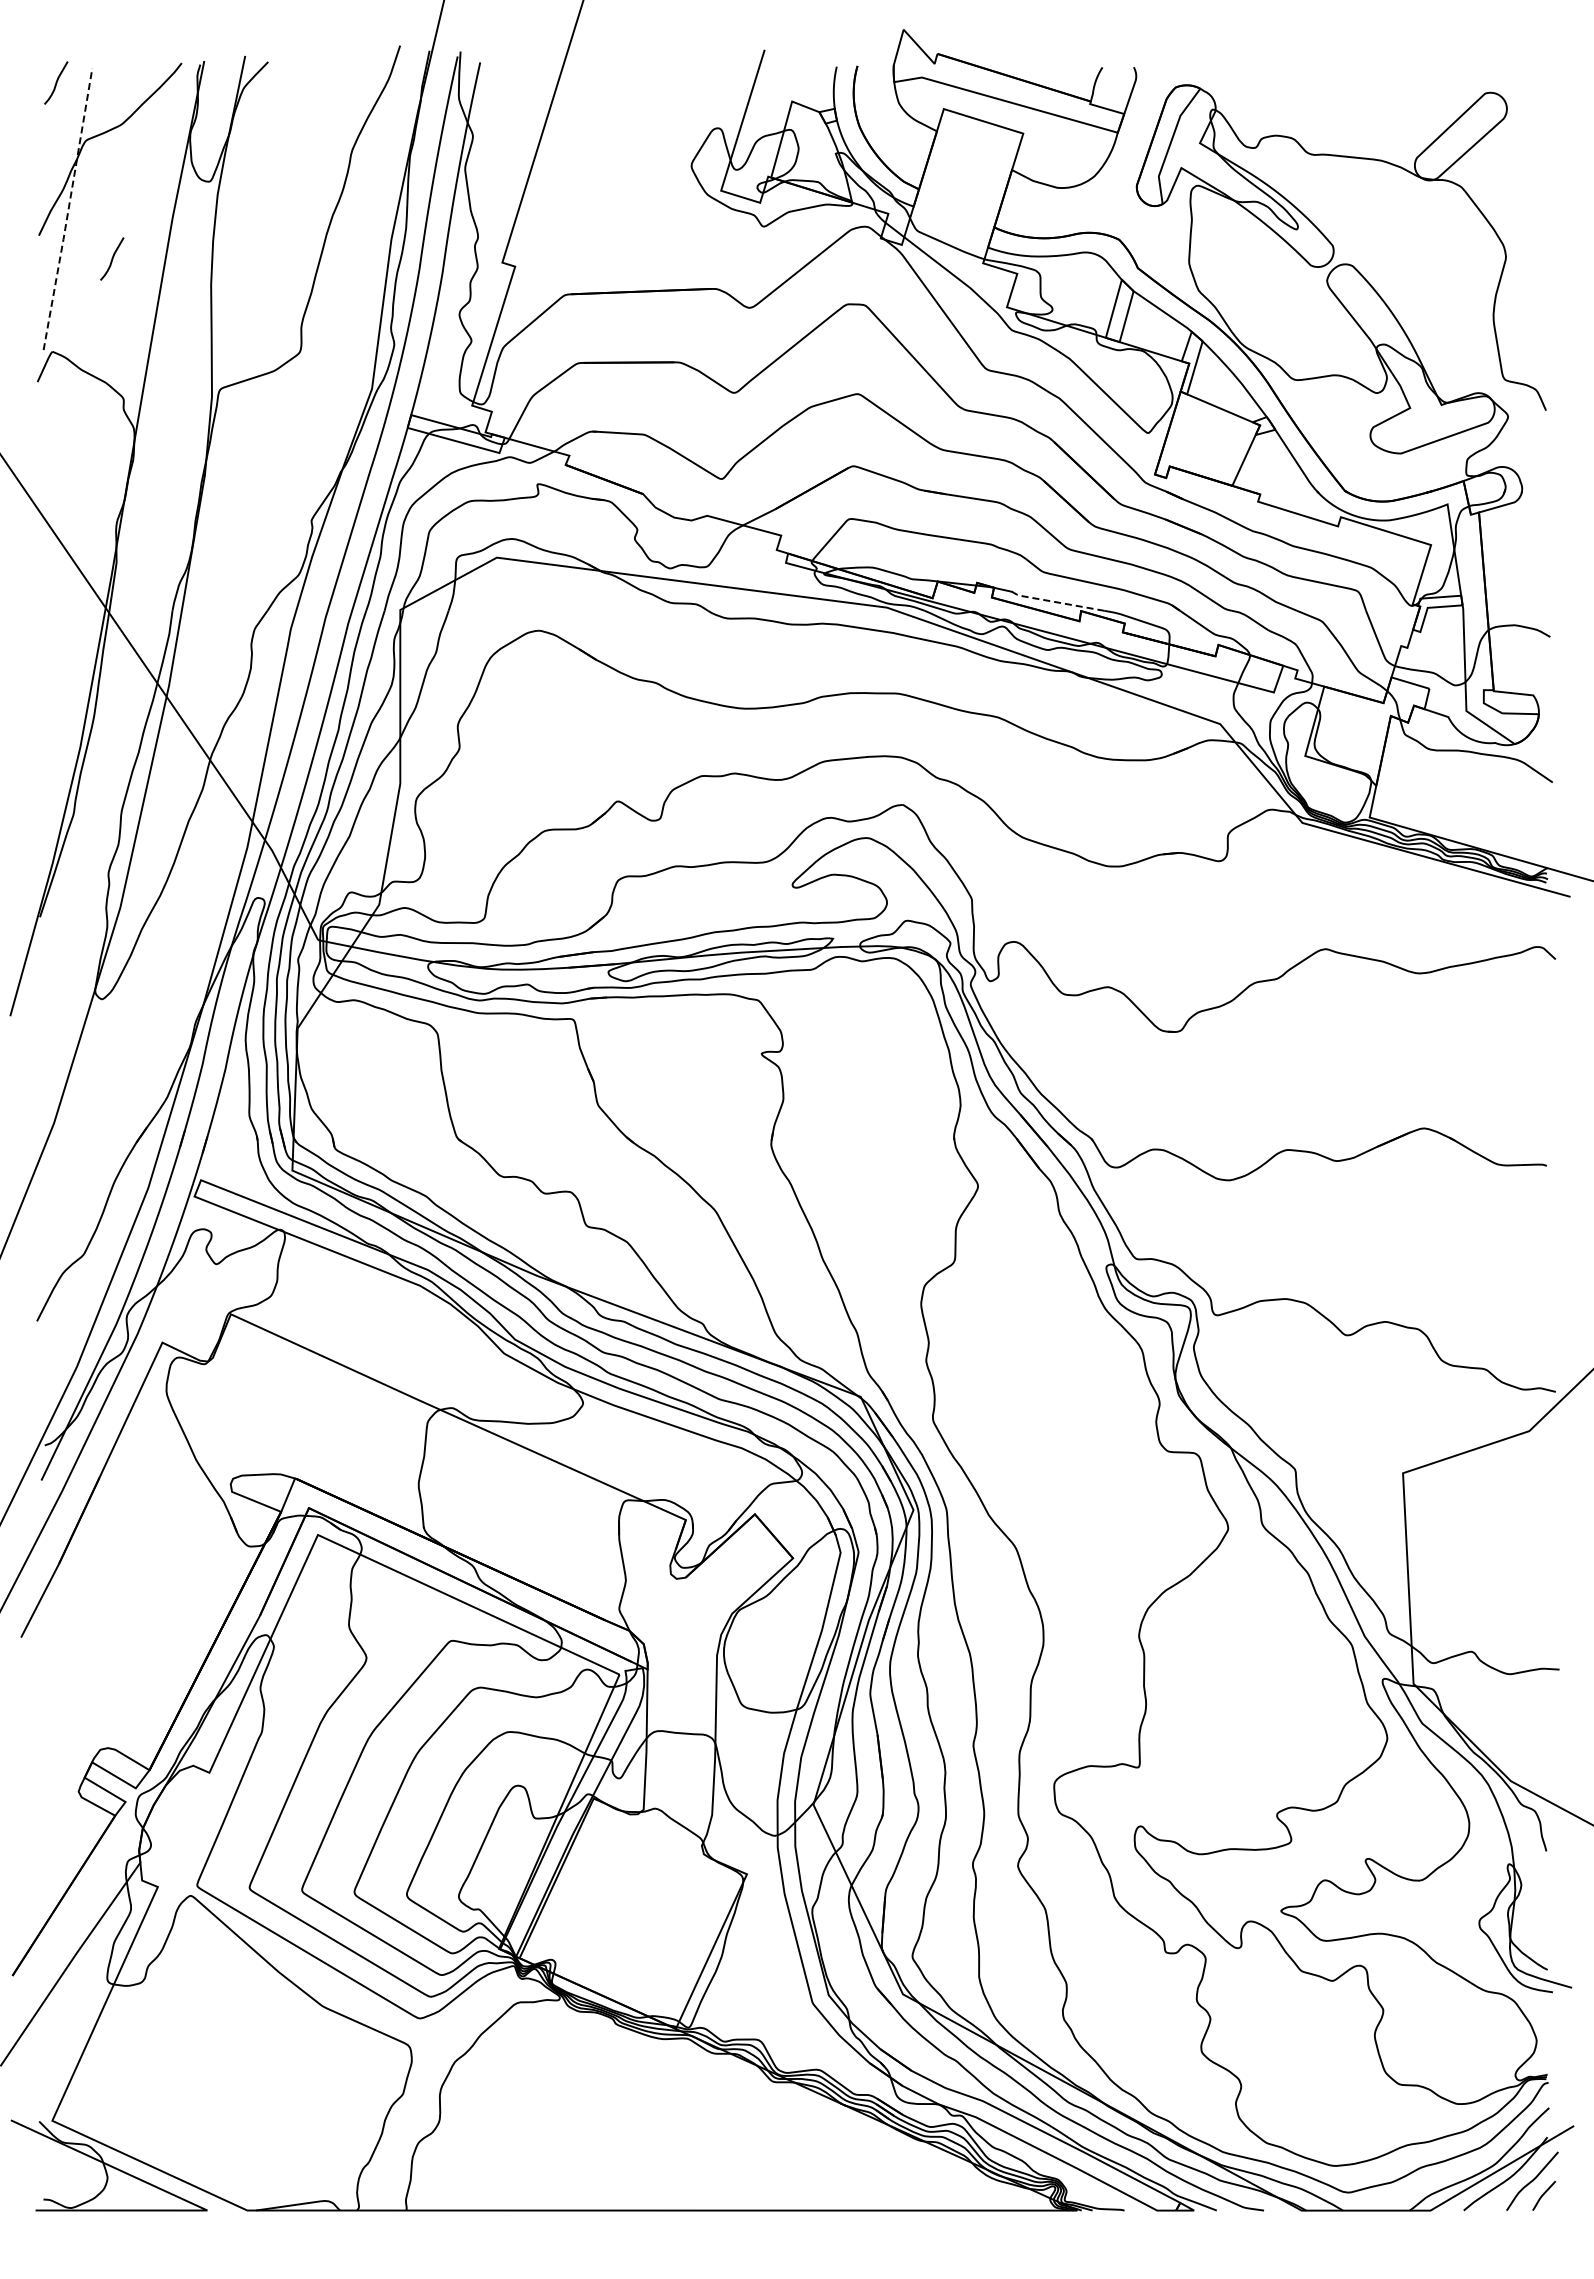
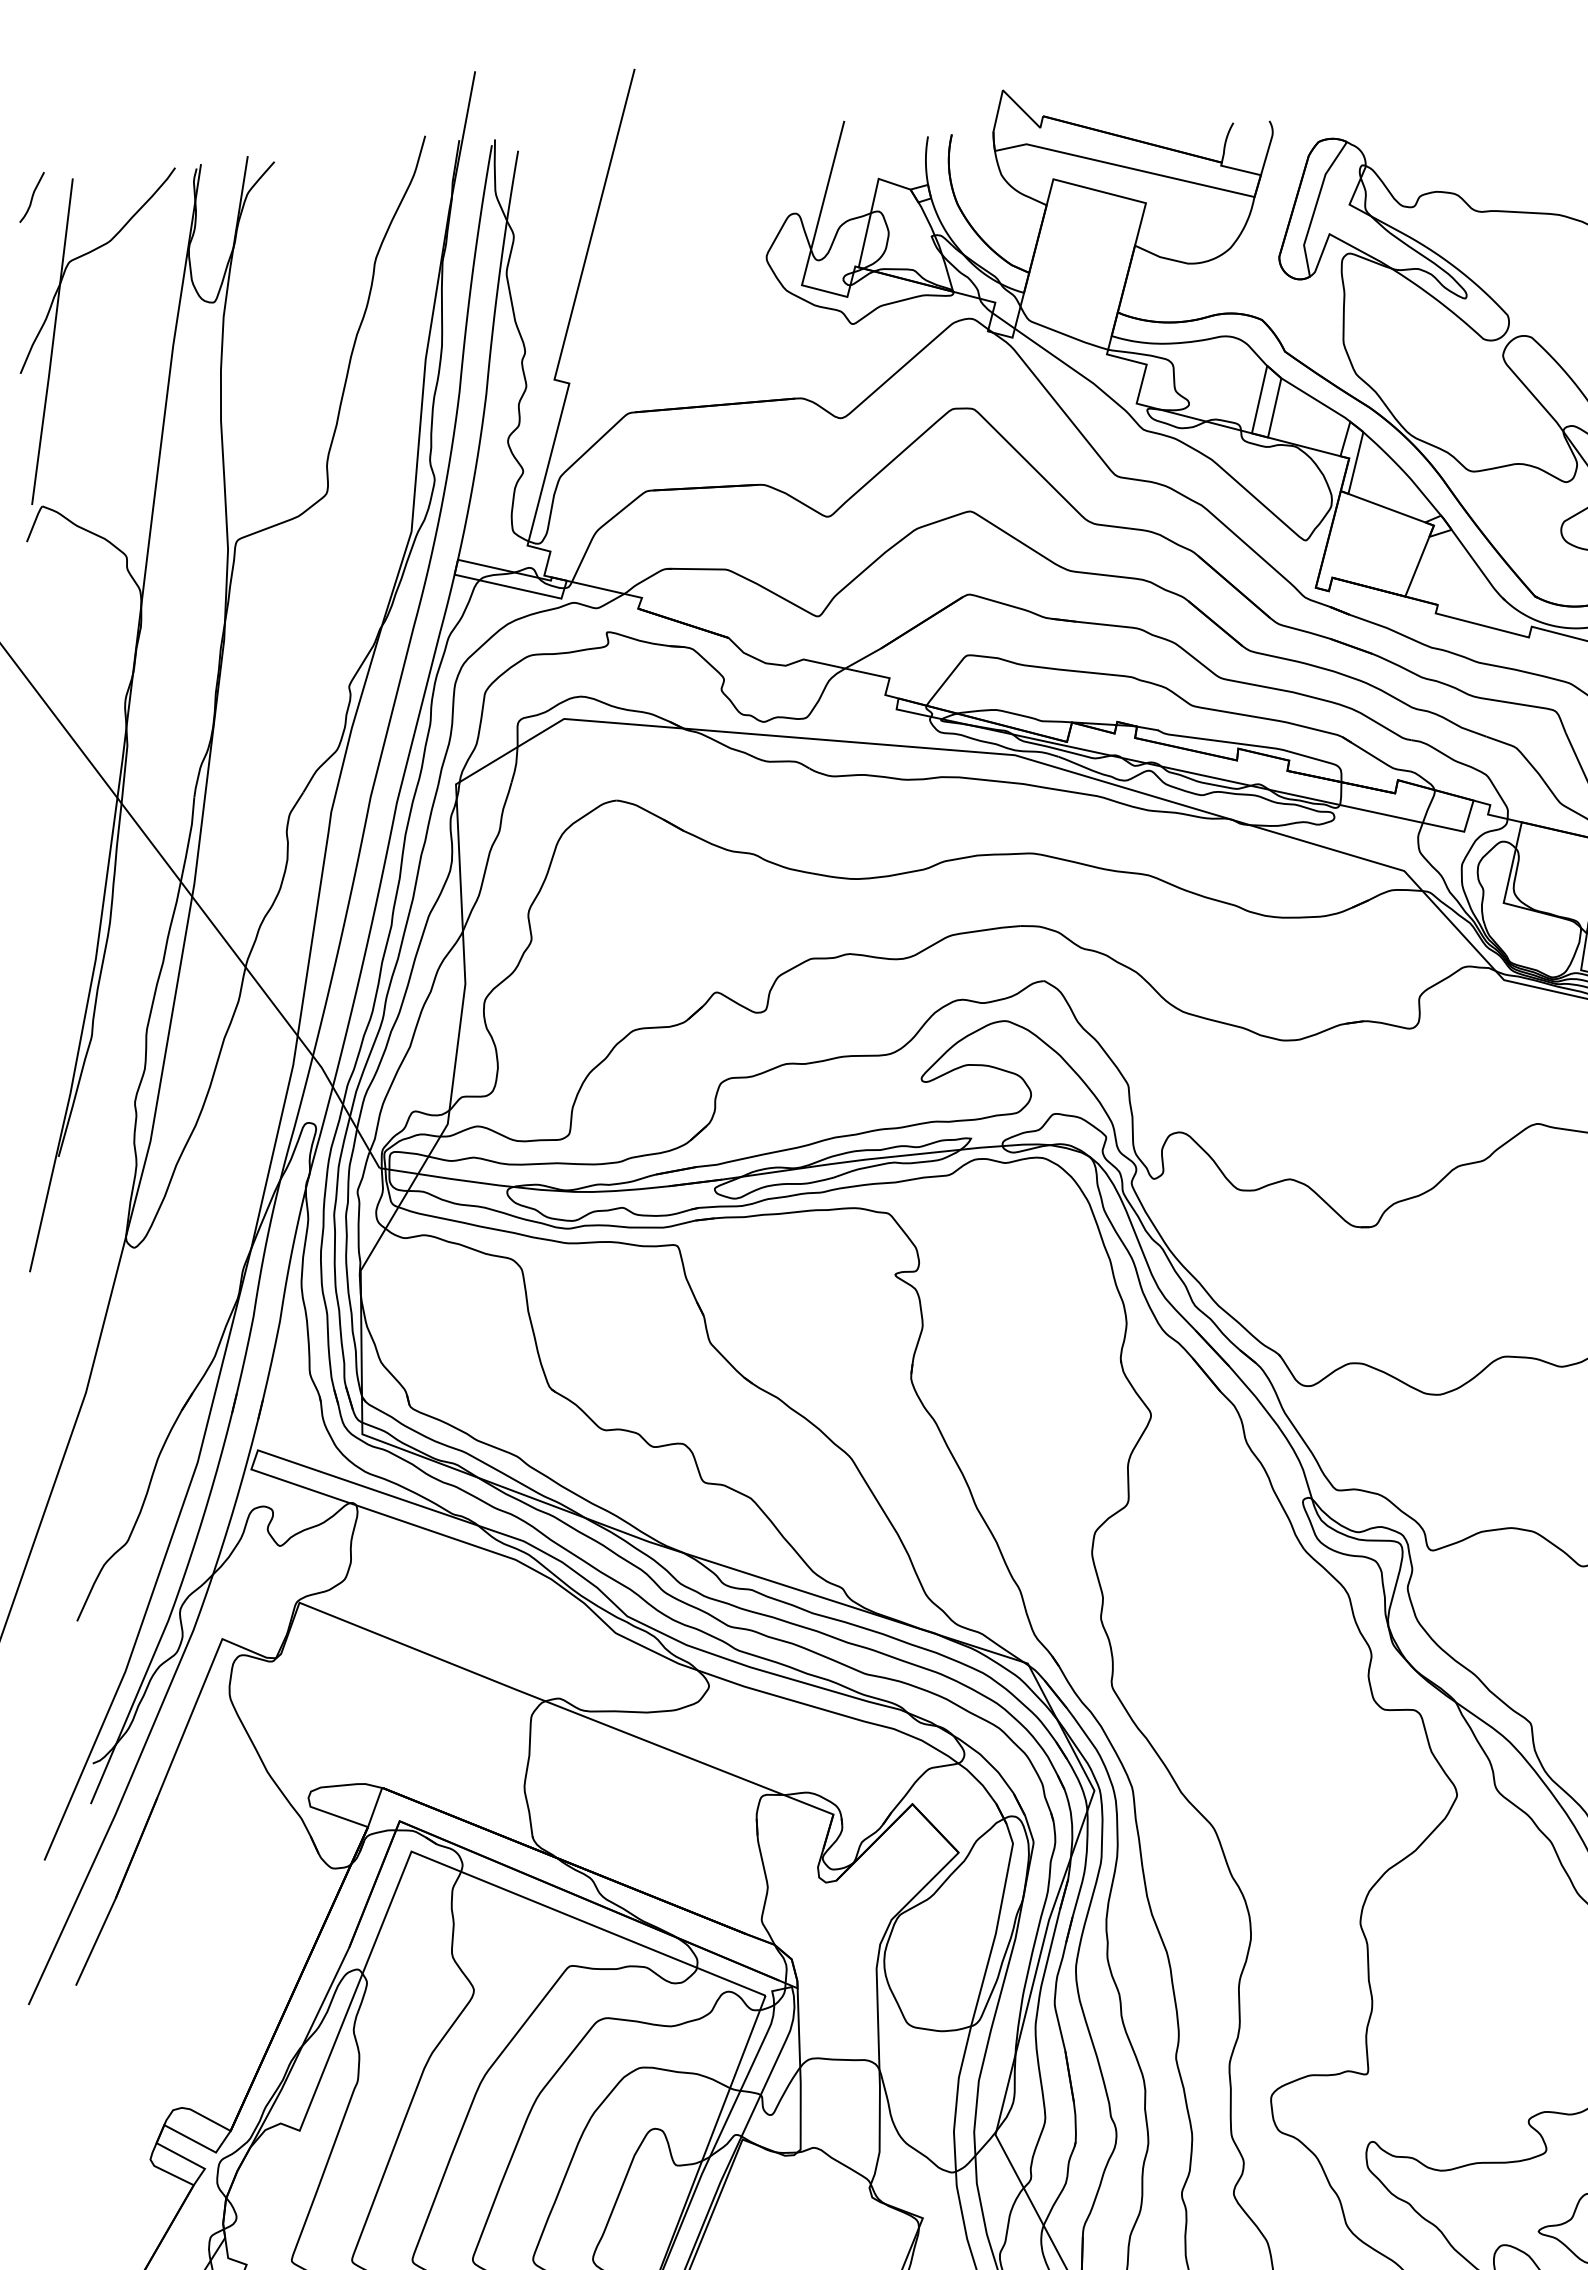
line: (68, 209) -> (53, 342), dashed -> solid
curve: (112, 258) -> (106, 396), removed
line: (1056, 602) -> (1209, 740), dashed -> solid

